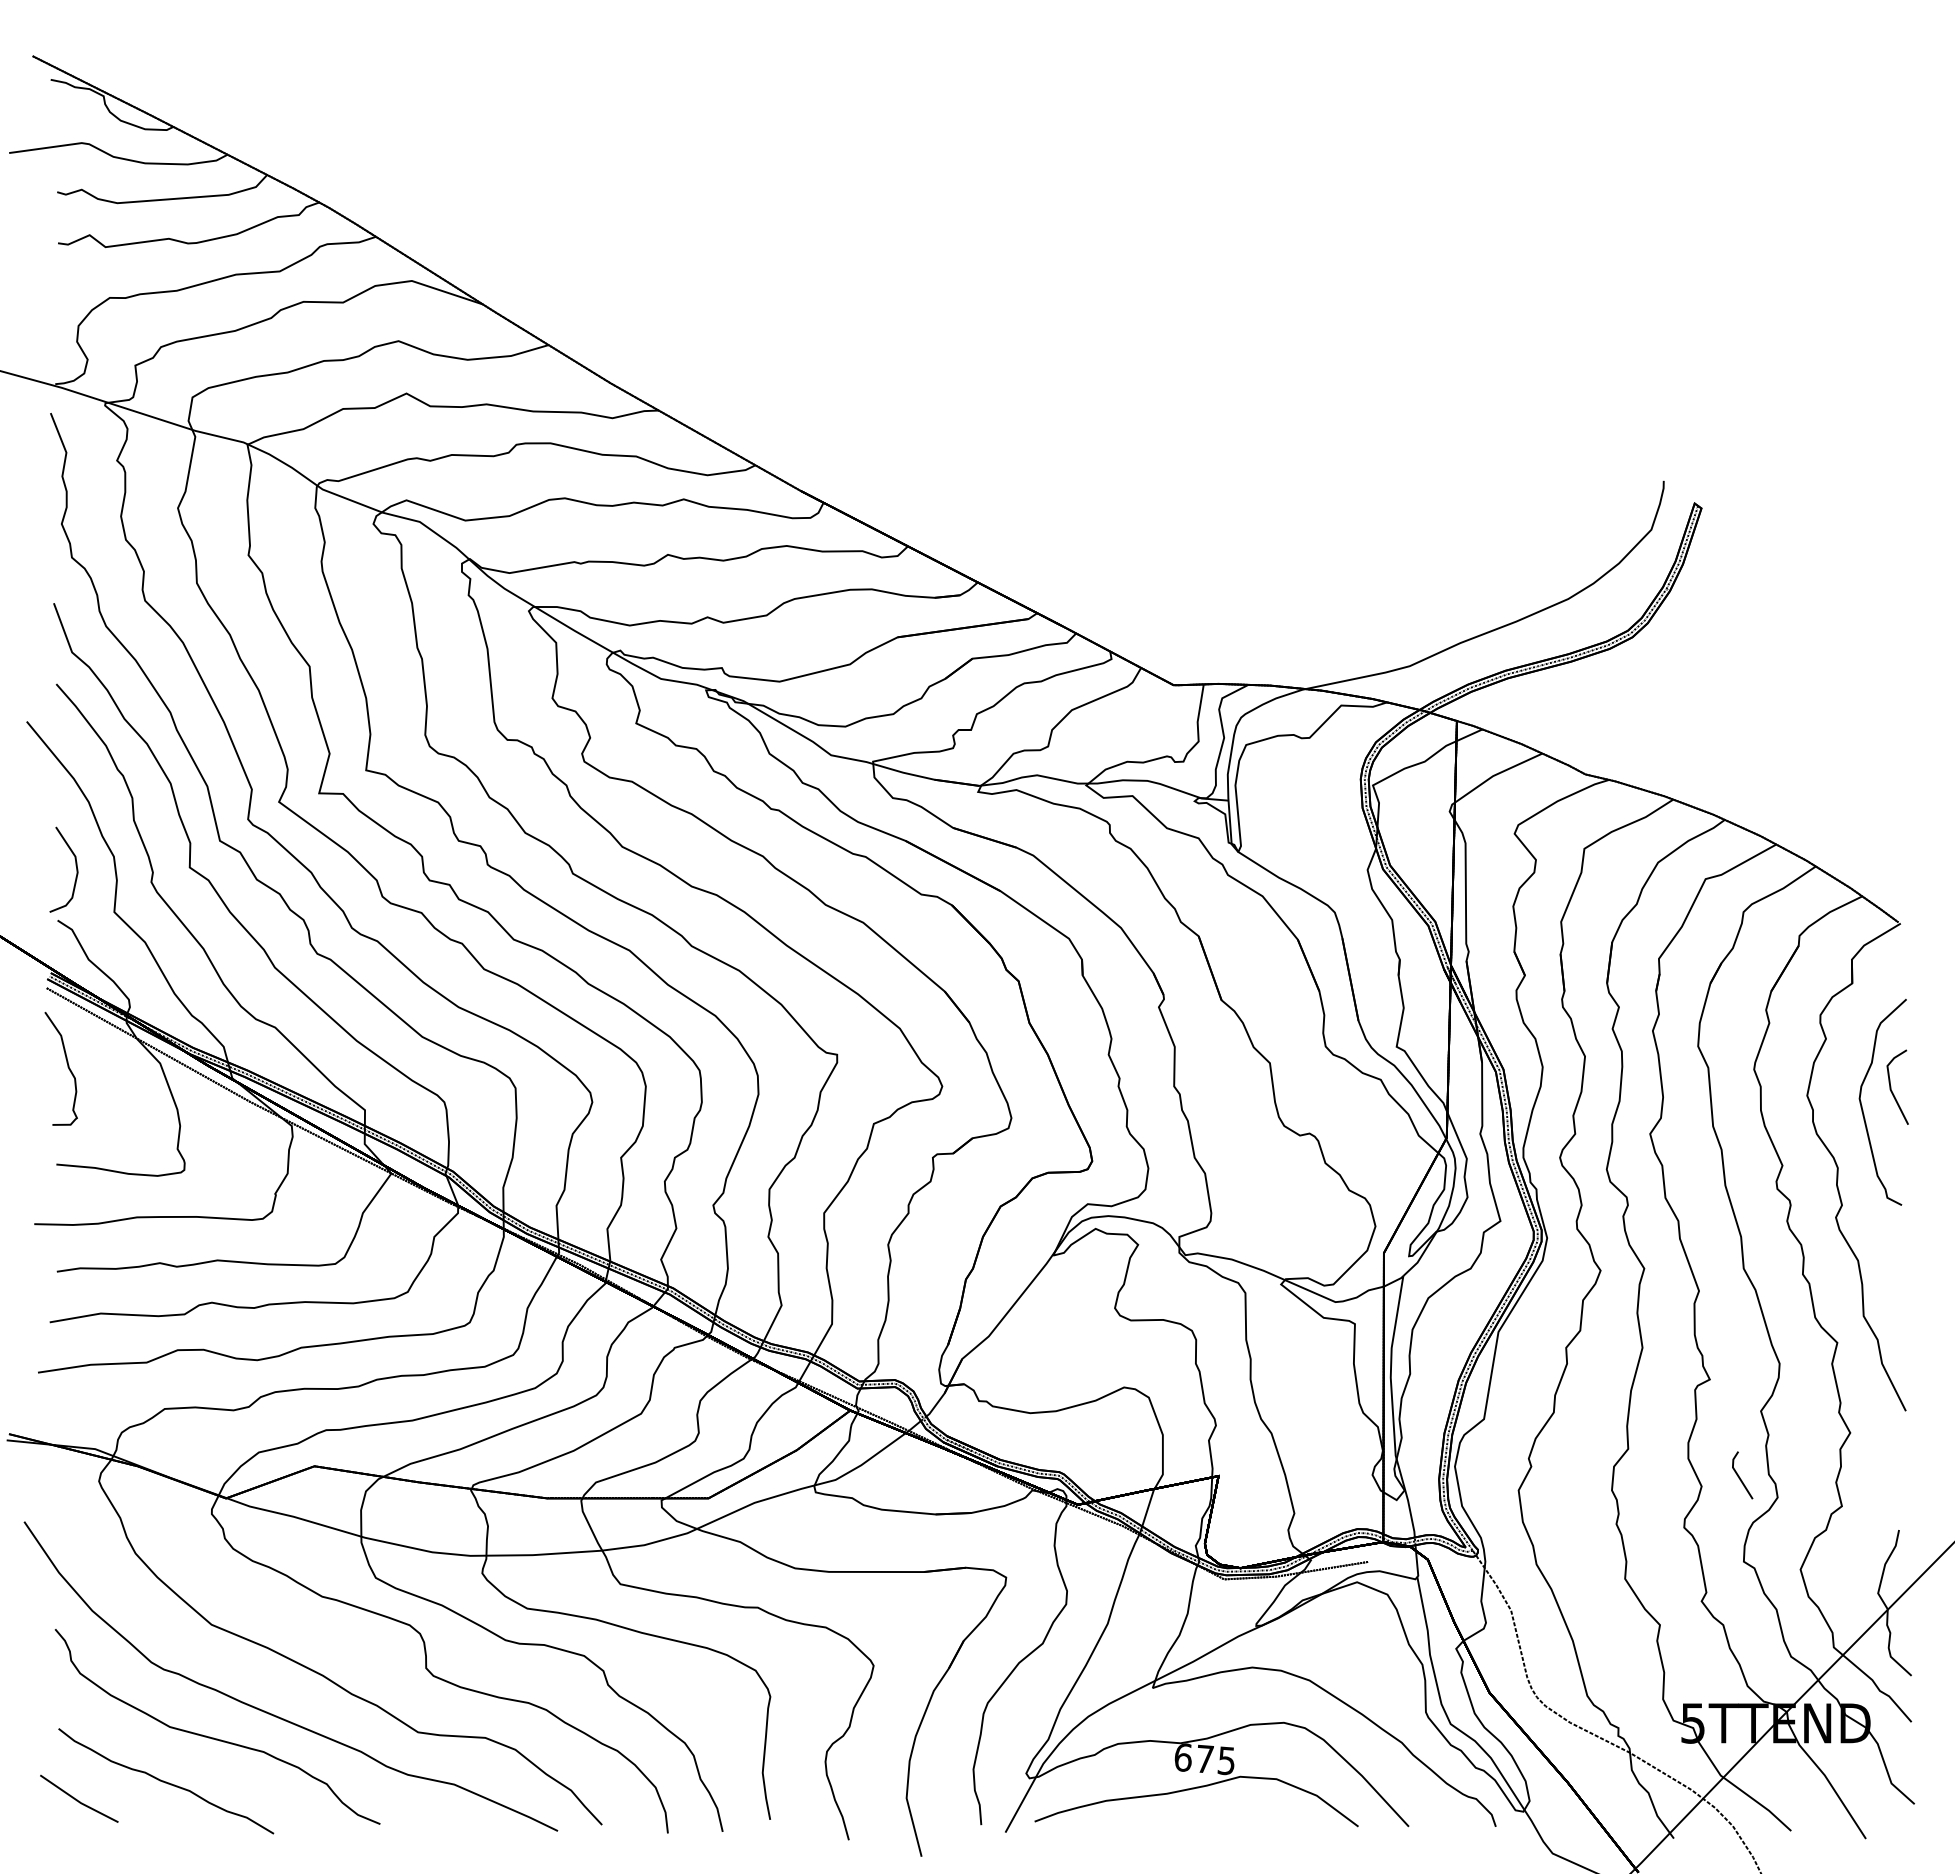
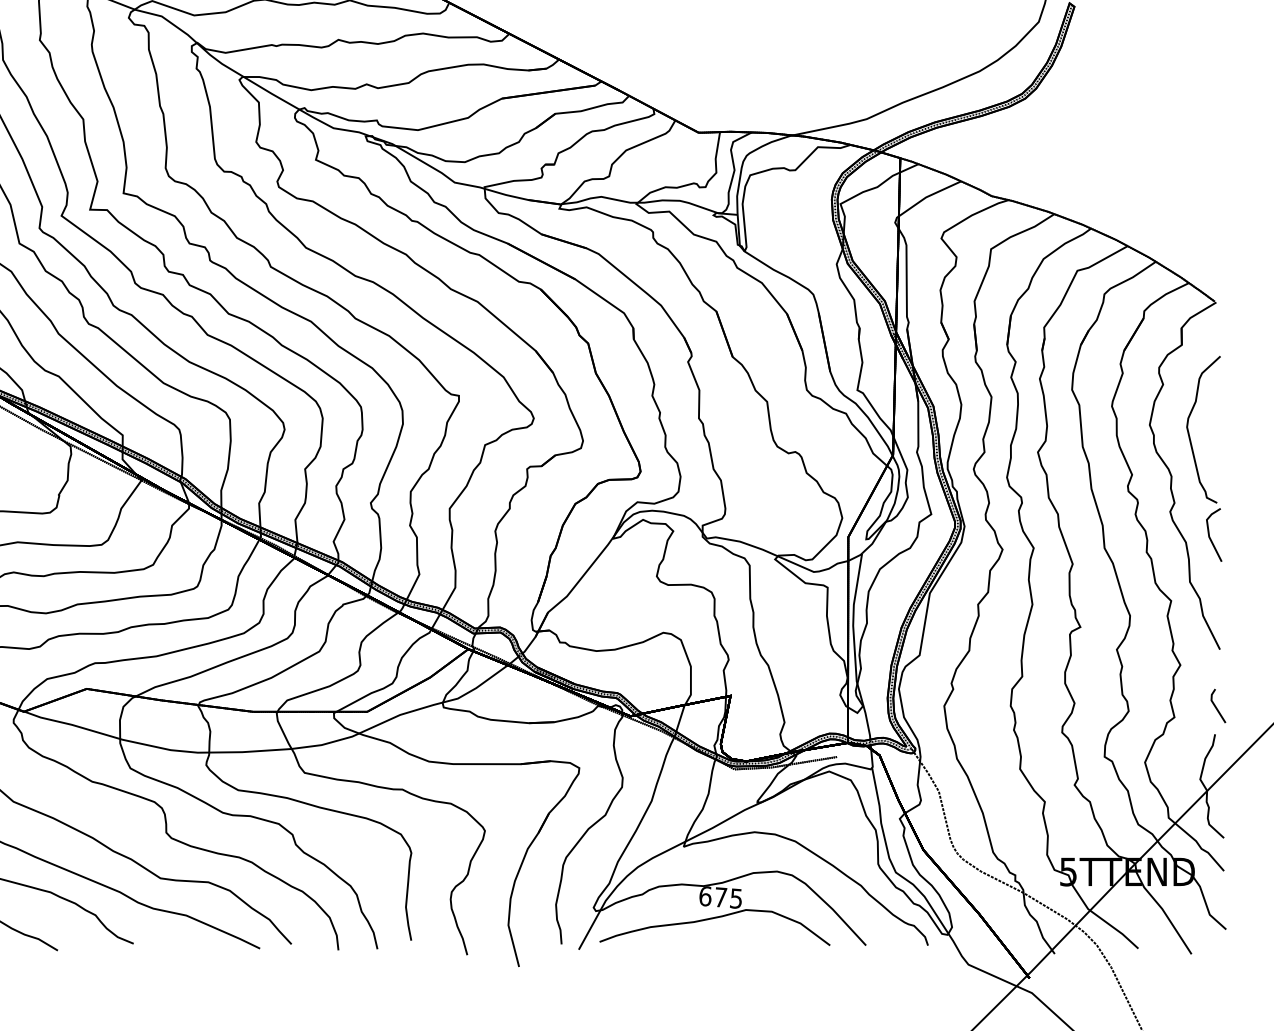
line: (1891, 1086) -> (1209, 534), moved
line: (1740, 1477) -> (1216, 707), moved

